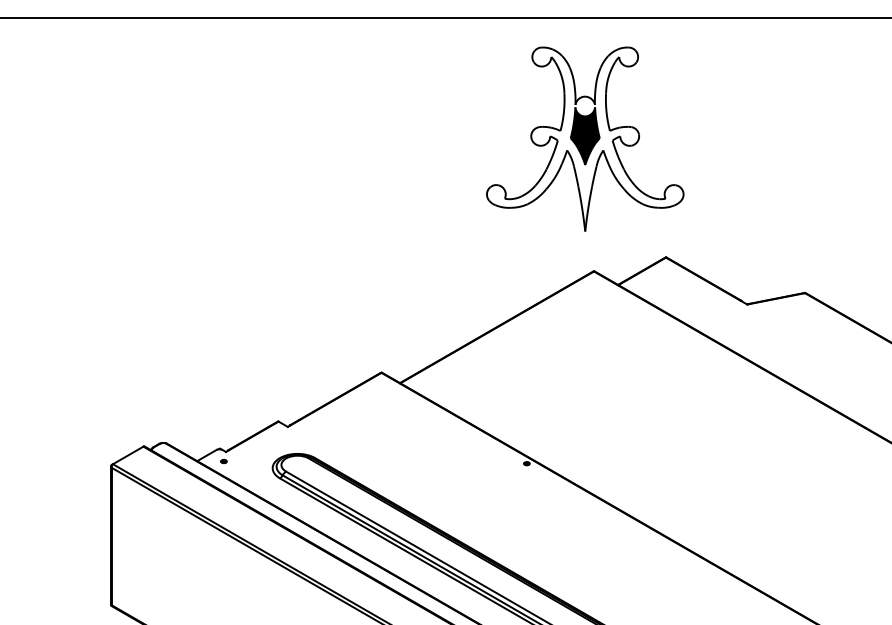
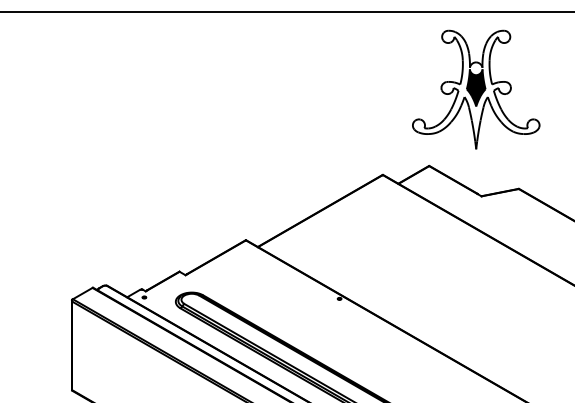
part: (585, 138) -> (476, 89), moved

